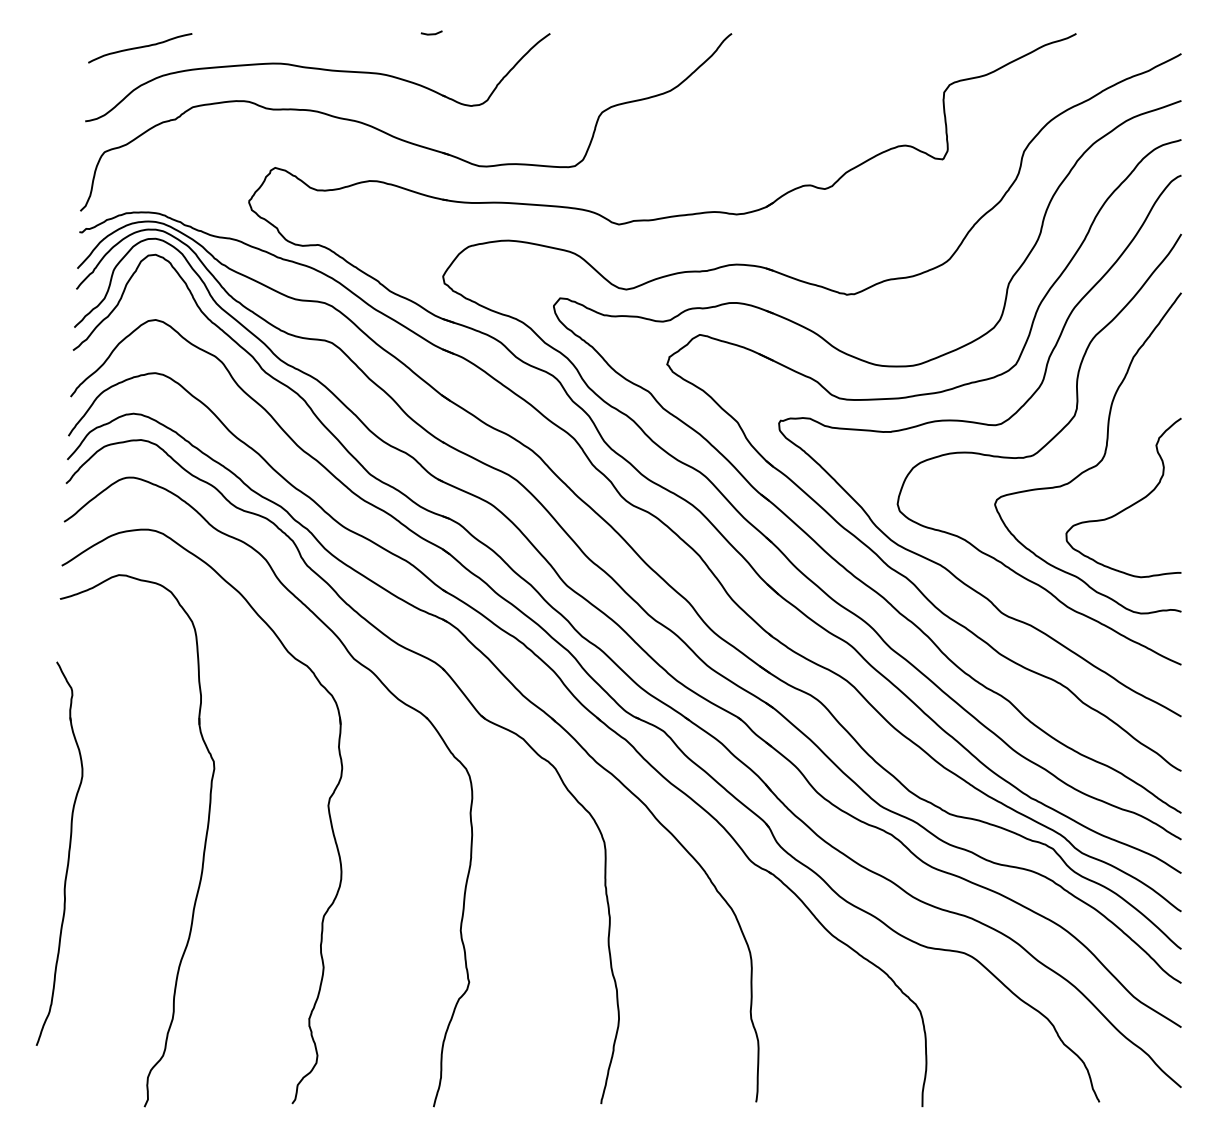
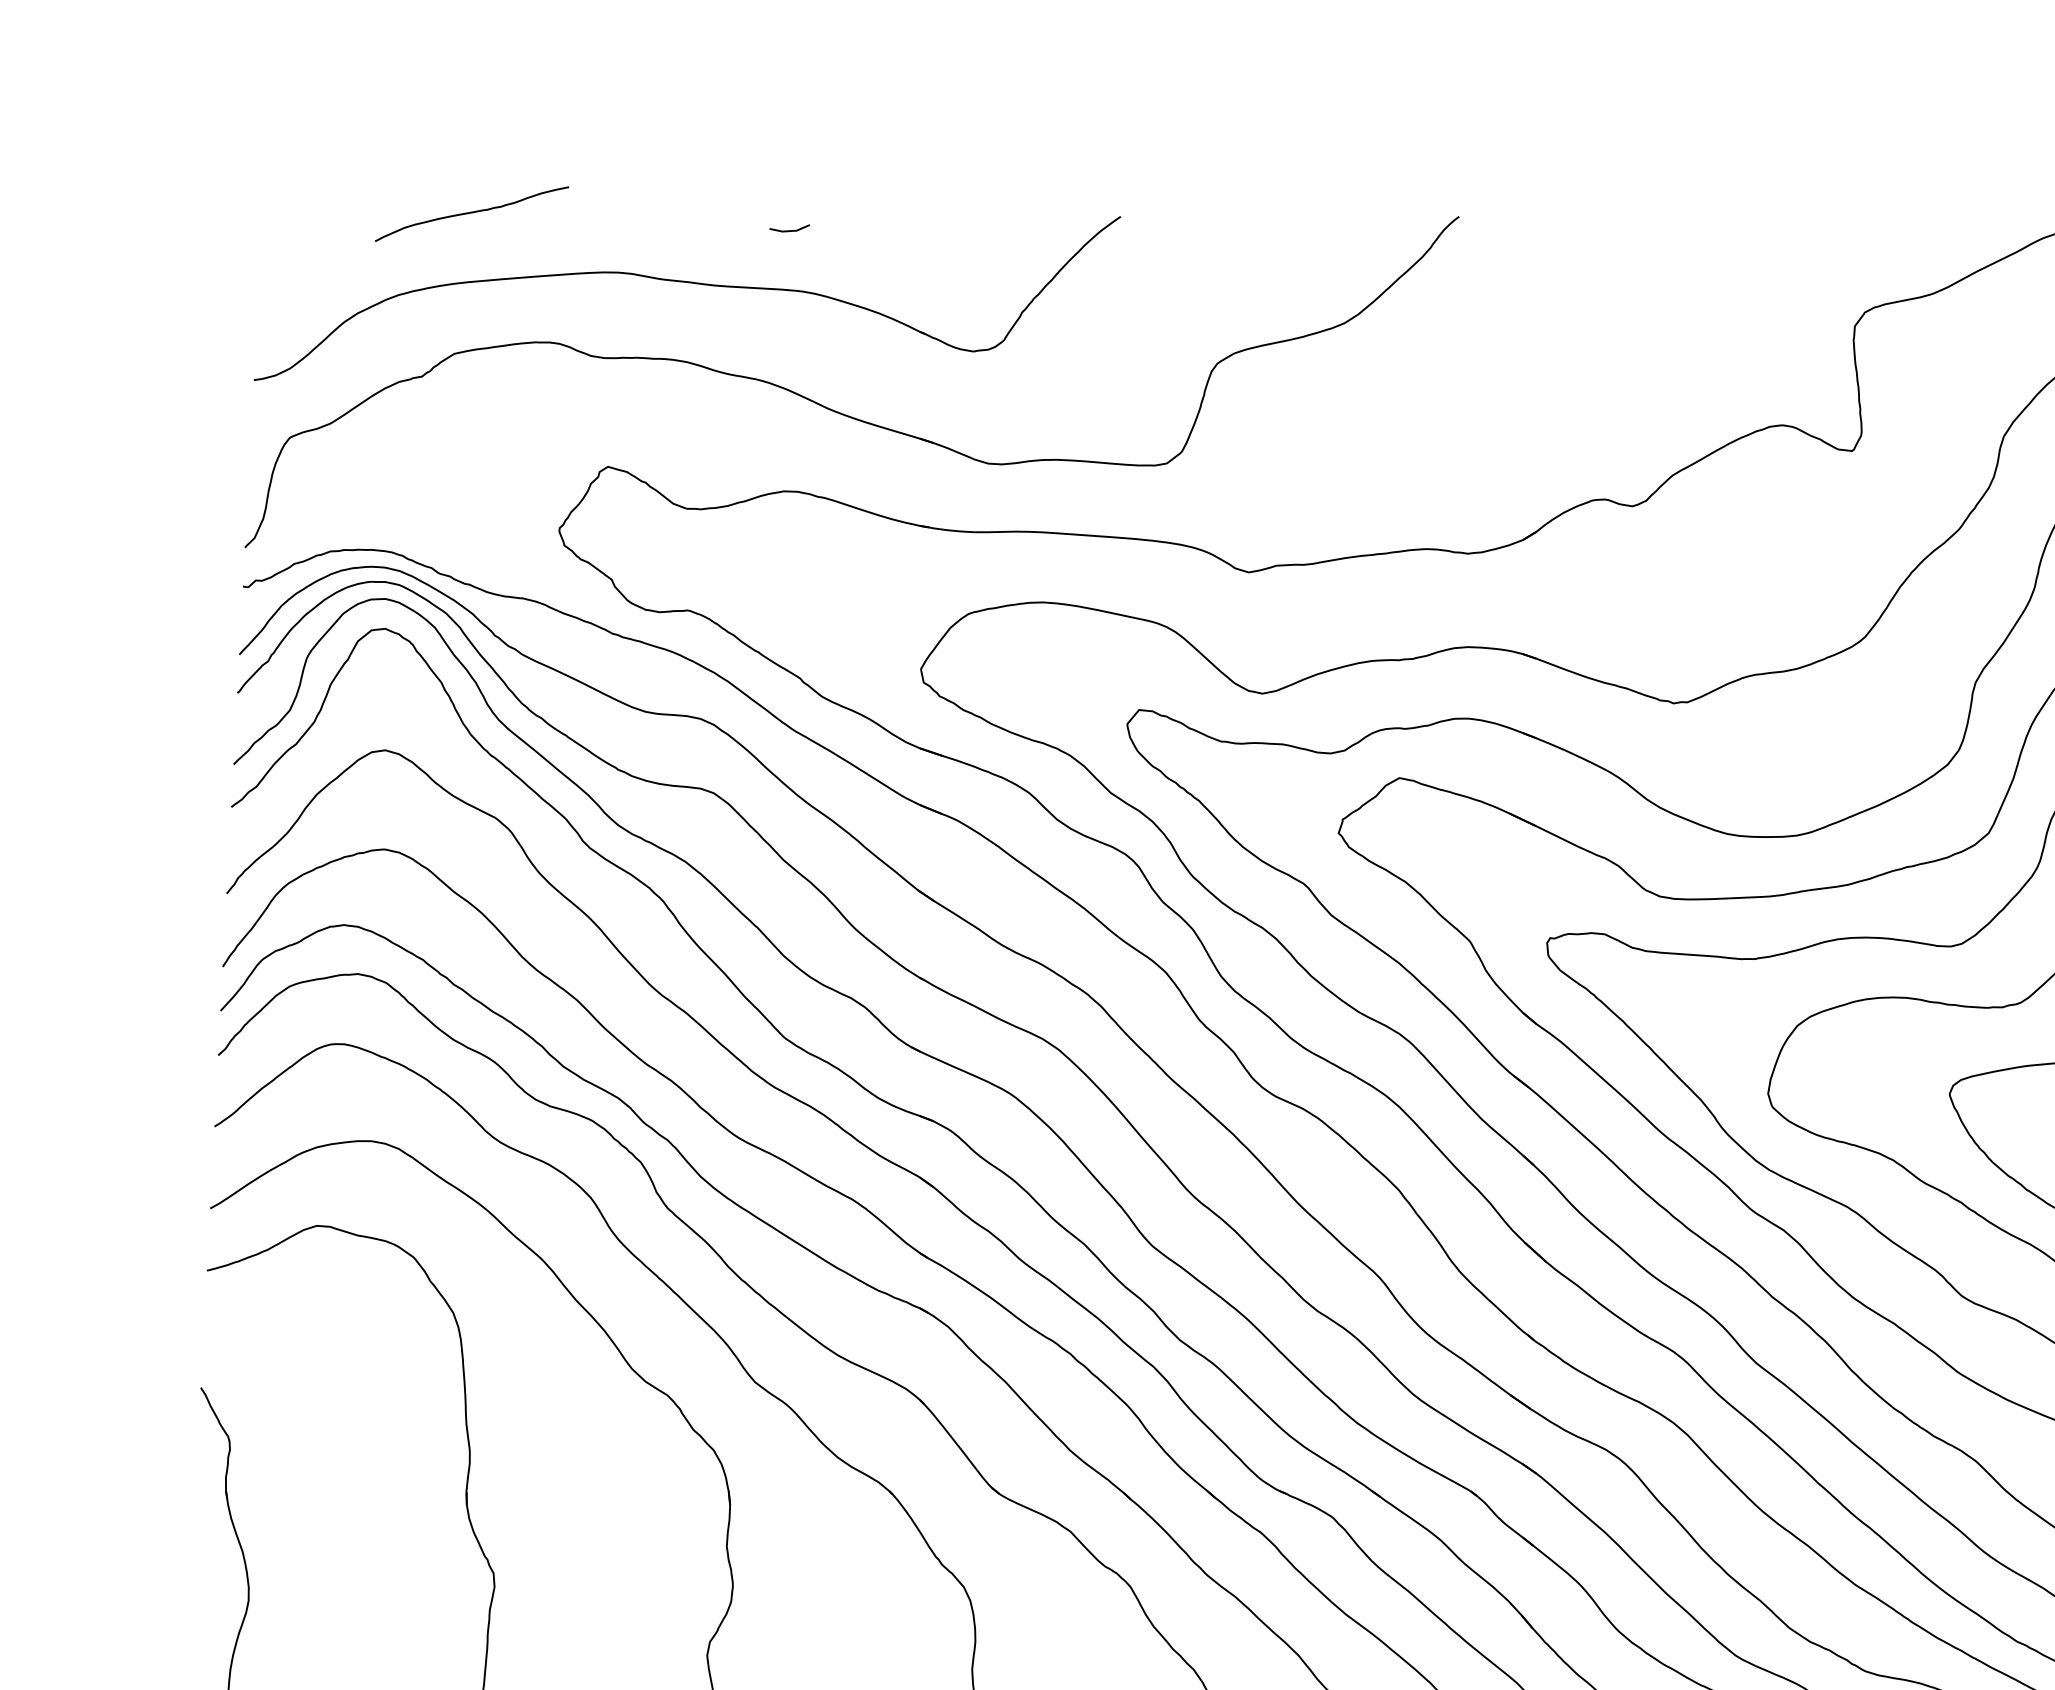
curve: (431, 33) -> (789, 229), moved
curve: (140, 48) -> (472, 214), moved

